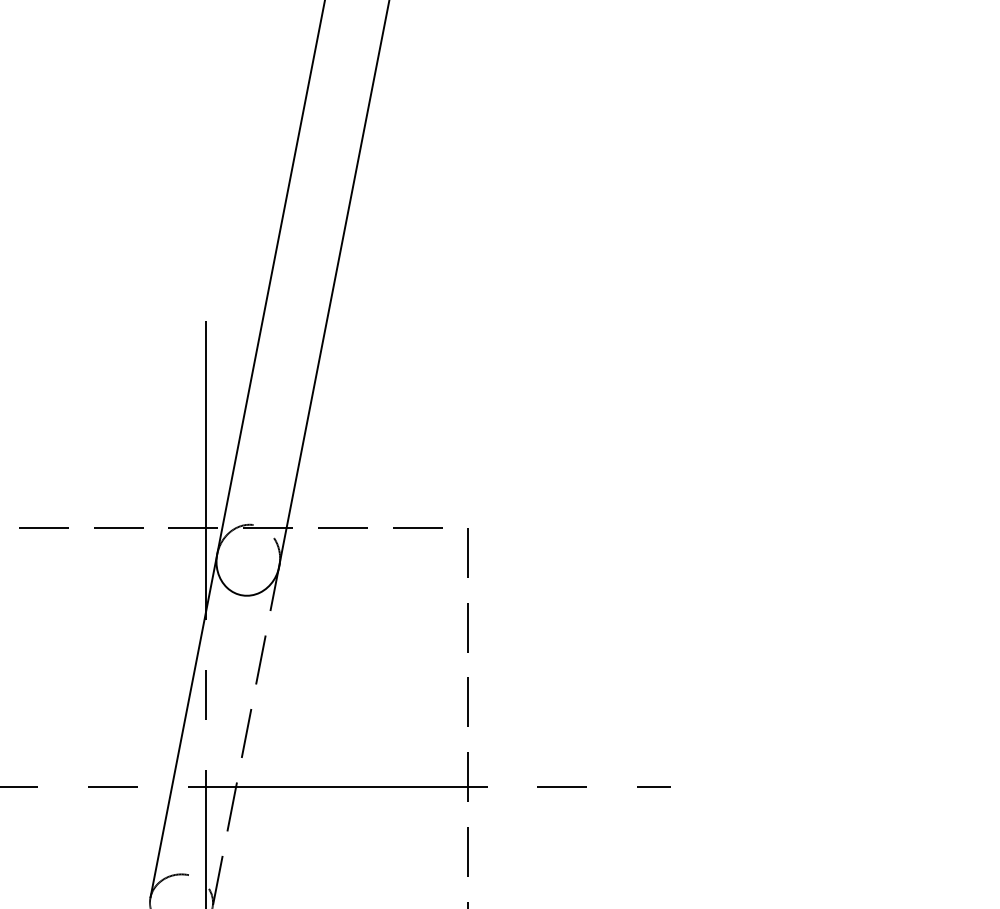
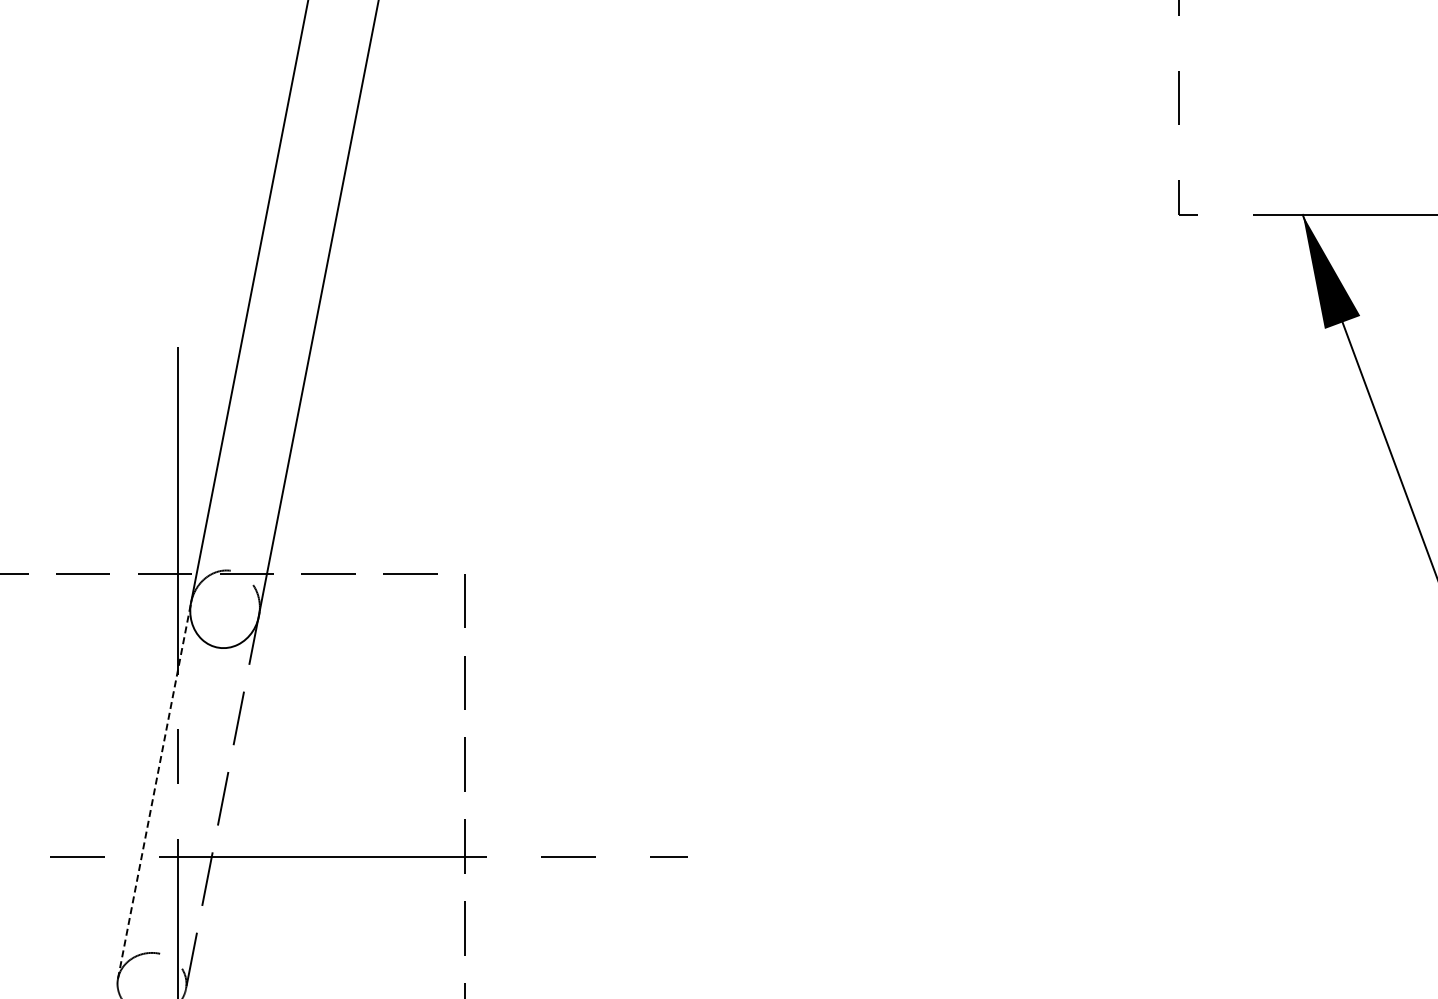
line: (183, 725) -> (154, 790), solid -> dashed

